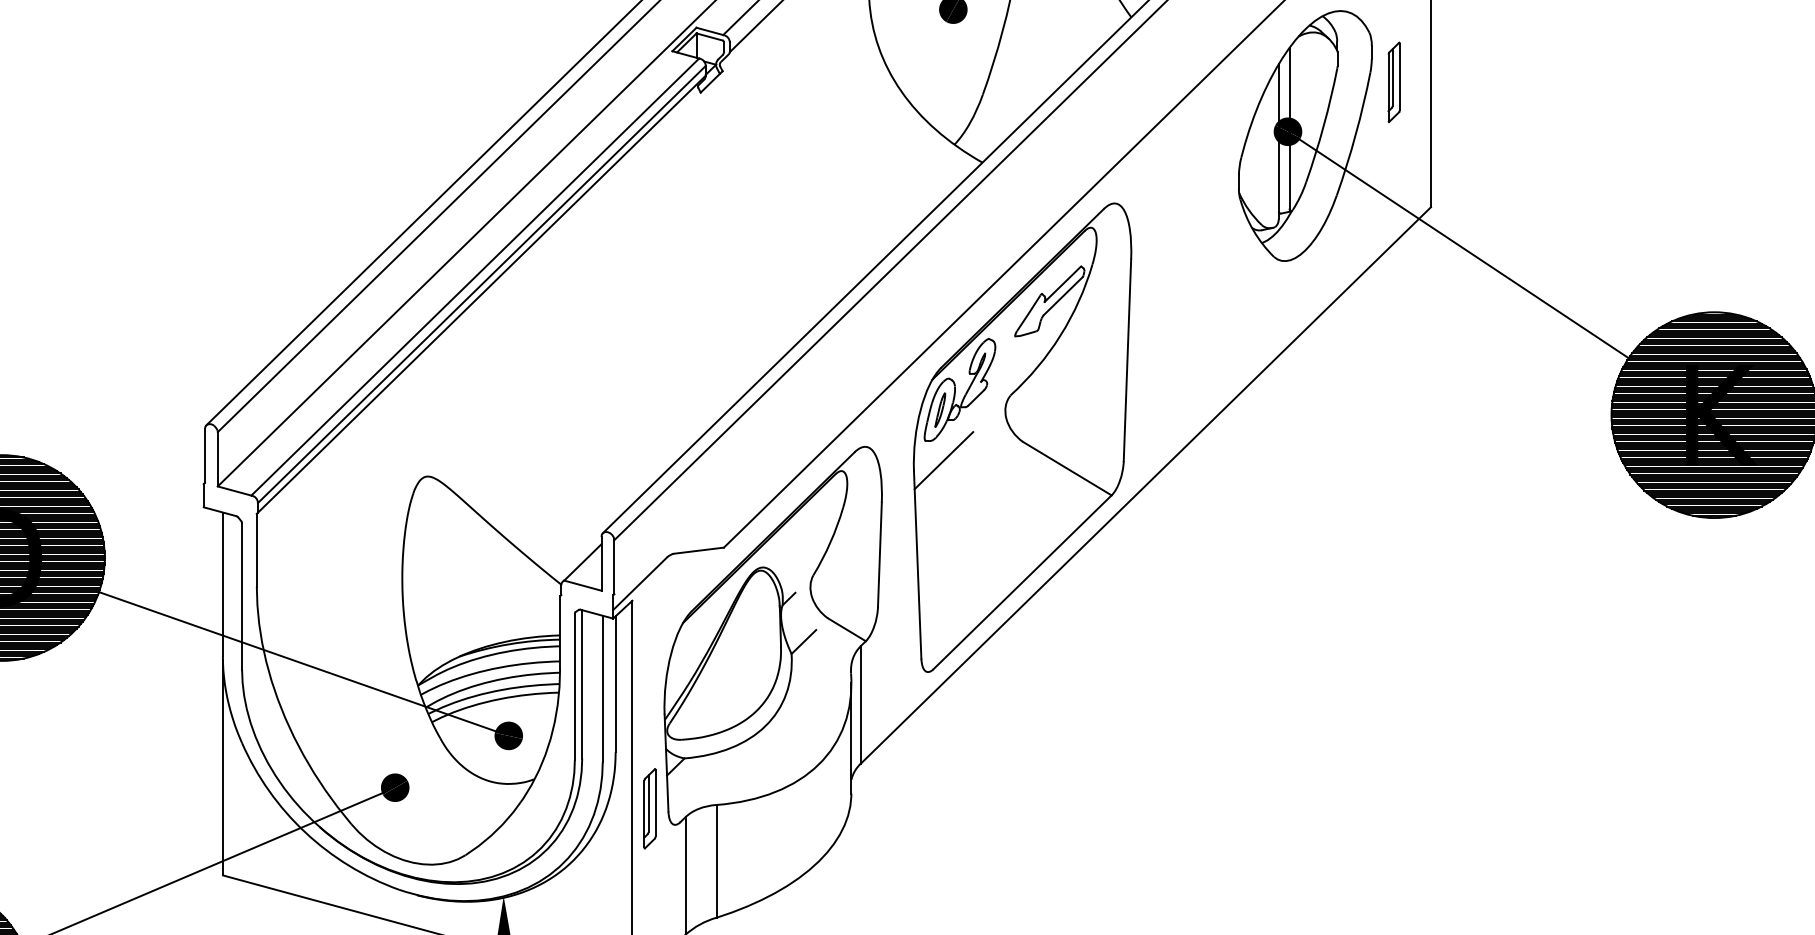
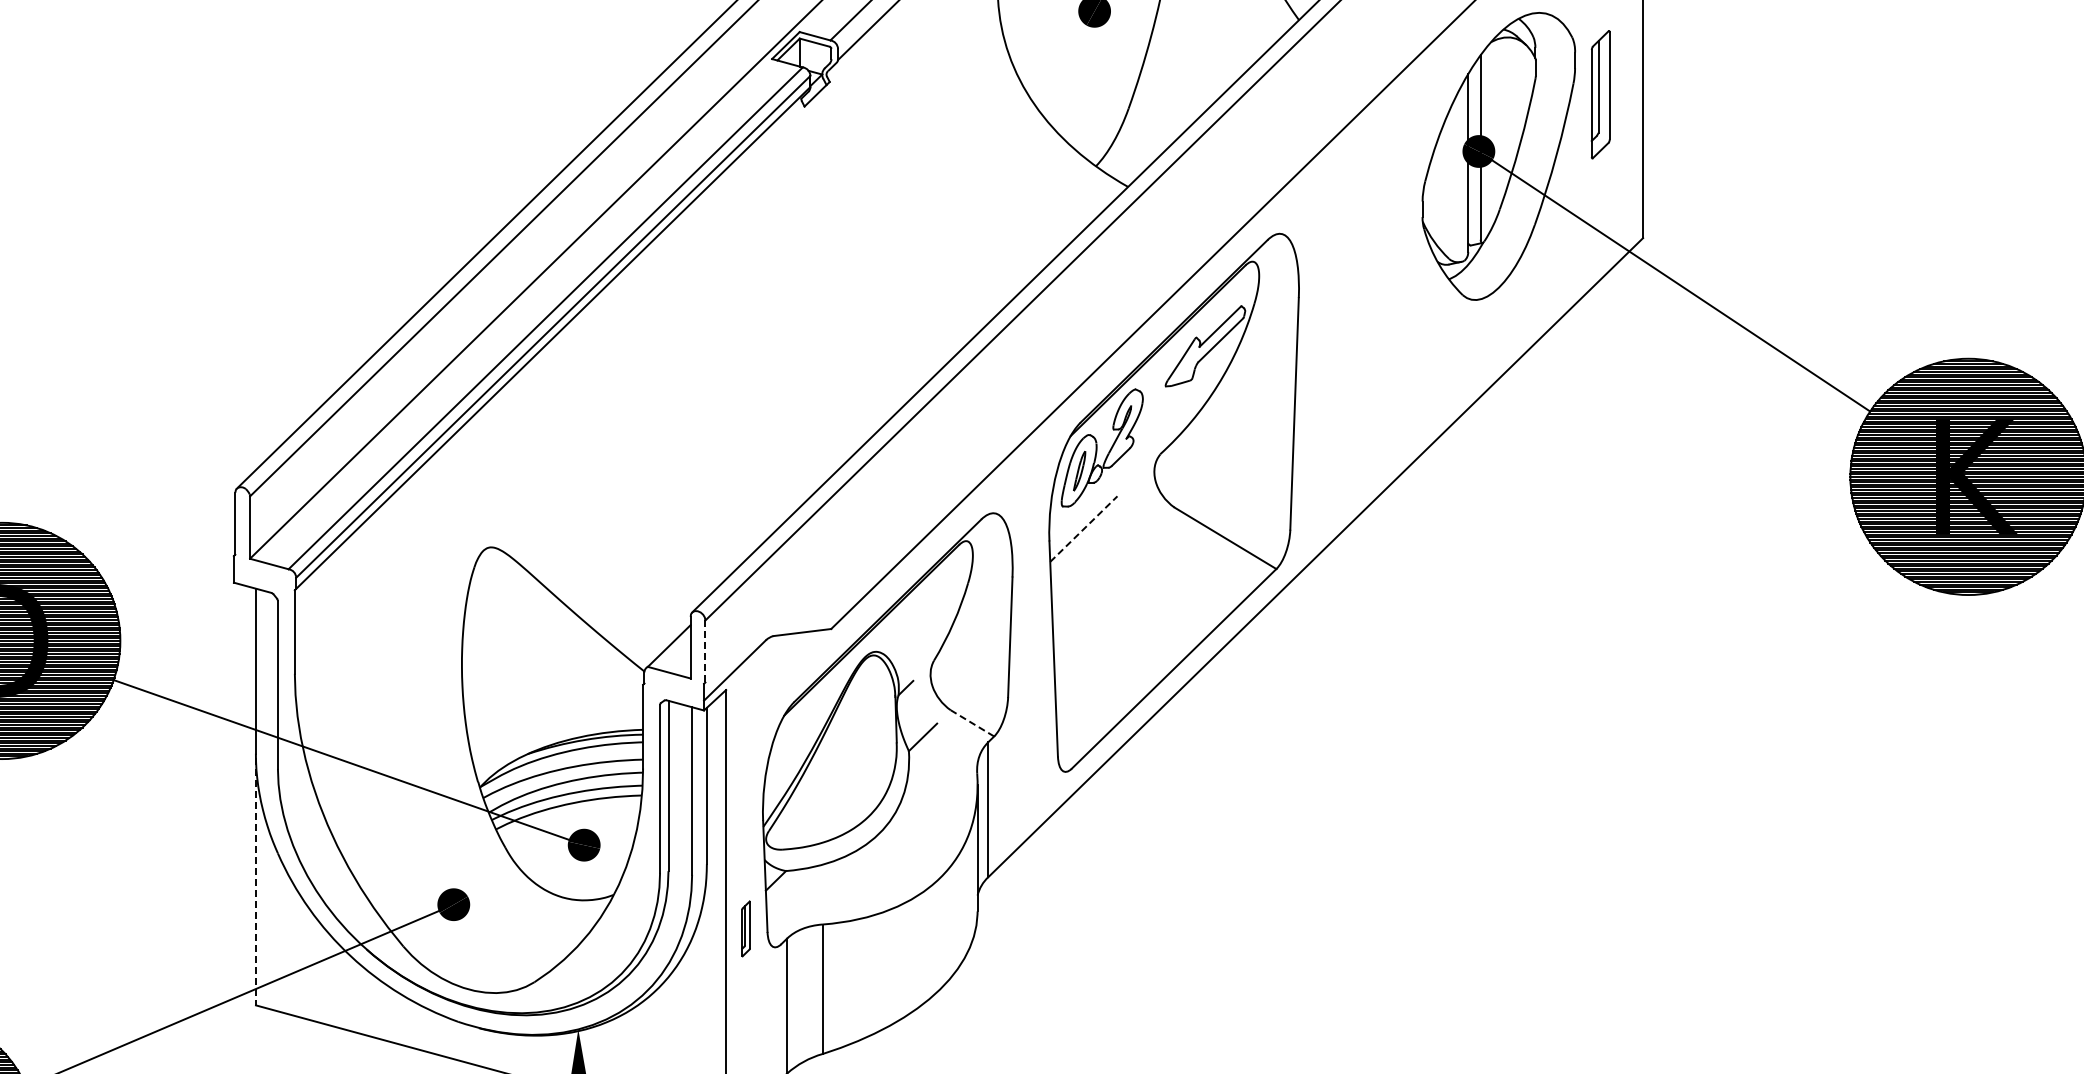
part: (1393, 82) -> (1600, 94), size x1.4
line: (943, 460) -> (1083, 529), solid -> dashed
line: (614, 567) -> (705, 651), solid -> dashed
line: (846, 629) -> (972, 723), solid -> dashed
line: (222, 767) -> (255, 881), solid -> dashed
part: (649, 808) -> (745, 928), size x0.6

